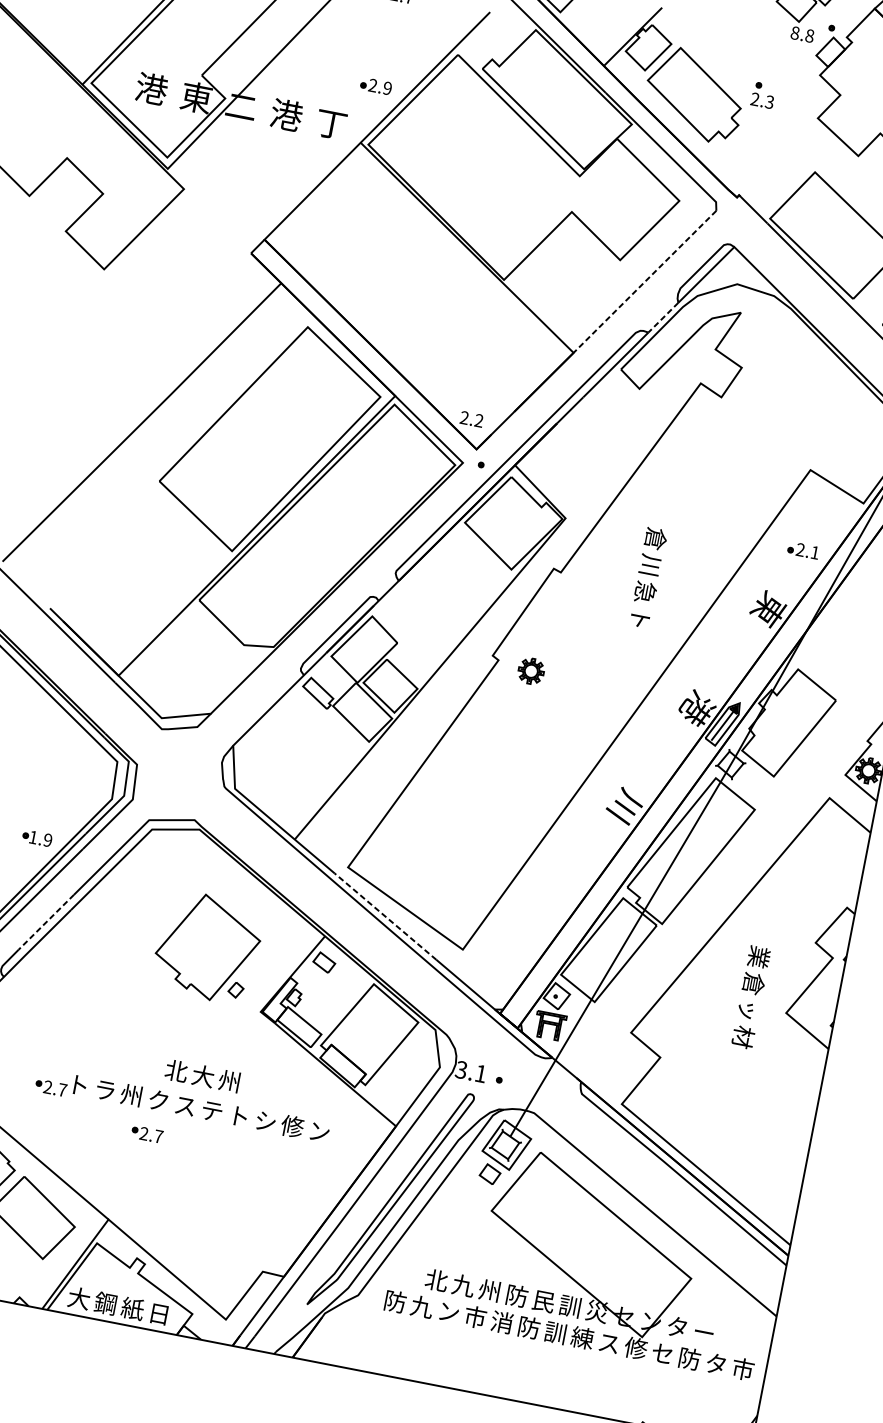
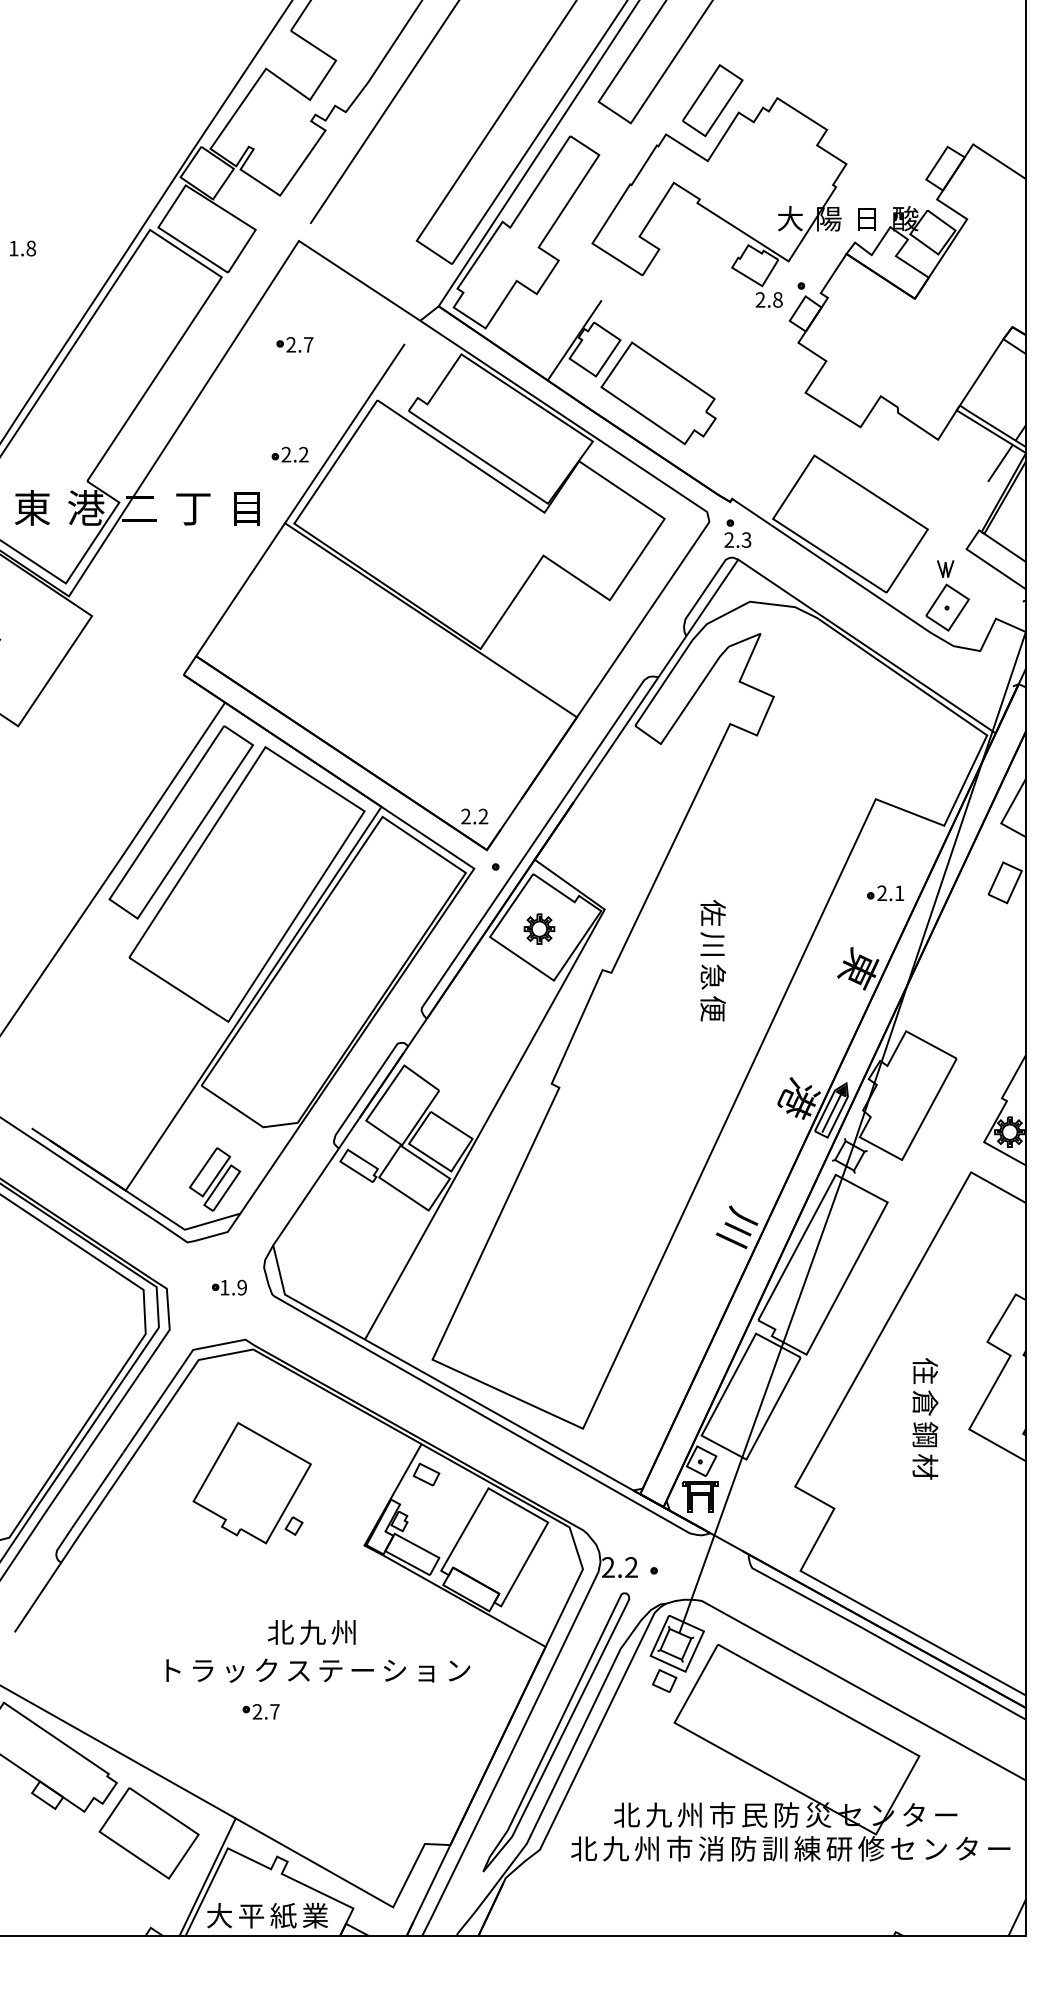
text: (795, 32) -> (760, 299), 8.8 -> 2.8
text: (151, 88) -> (32, 507), 港 -> 東
text: (387, 88) -> (303, 454), 2.9 -> 2.2
part: (763, 95) -> (737, 533), moved
text: (196, 97) -> (86, 507), 東 -> 港
text: (286, 114) -> (193, 507), 港 -> 丁
text: (331, 124) -> (247, 508), 丁 -> 目
line: (644, 282) -> (642, 620), dashed -> solid
line: (663, 317) -> (672, 656), dashed -> solid
part: (224, 376) -> (180, 822), added
text: (656, 538) -> (713, 912), 倉 -> 佐
text: (639, 618) -> (712, 1008), ト -> 便
part: (531, 670) -> (539, 928), moved
part: (194, 680) -> (214, 1179), added
part: (37, 838) -> (229, 1287), moved
line: (385, 916) -> (486, 1407), dashed -> solid
line: (46, 922) -> (97, 1490), dashed -> solid
part: (207, 947) -> (251, 1483), moved
text: (759, 957) -> (925, 1371), 業 -> 住
text: (748, 1010) -> (925, 1434), ッ -> 鋼
text: (470, 1071) -> (619, 1567), 3.1 -> 2.2
text: (203, 1075) -> (312, 1631), 大 -> 九
part: (50, 1087) -> (139, 1679), removed
text: (130, 1095) -> (233, 1670), 州 -> ッ
text: (238, 1116) -> (362, 1670), ト -> ー
text: (292, 1126) -> (426, 1670), 修 -> ョ
text: (516, 1295) -> (722, 1814), 防 -> 市
text: (395, 1301) -> (584, 1848), 防 -> 北
text: (105, 1303) -> (251, 1915), 鋼 -> 平
text: (570, 1305) -> (786, 1814), 訓 -> 防
text: (448, 1311) -> (647, 1848), ン -> 州
text: (159, 1313) -> (315, 1915), 日 -> 業
text: (609, 1343) -> (839, 1849), ス -> 研
text: (689, 1358) -> (935, 1848), 防 -> ン
text: (742, 1368) -> (998, 1848), 市 -> ー

